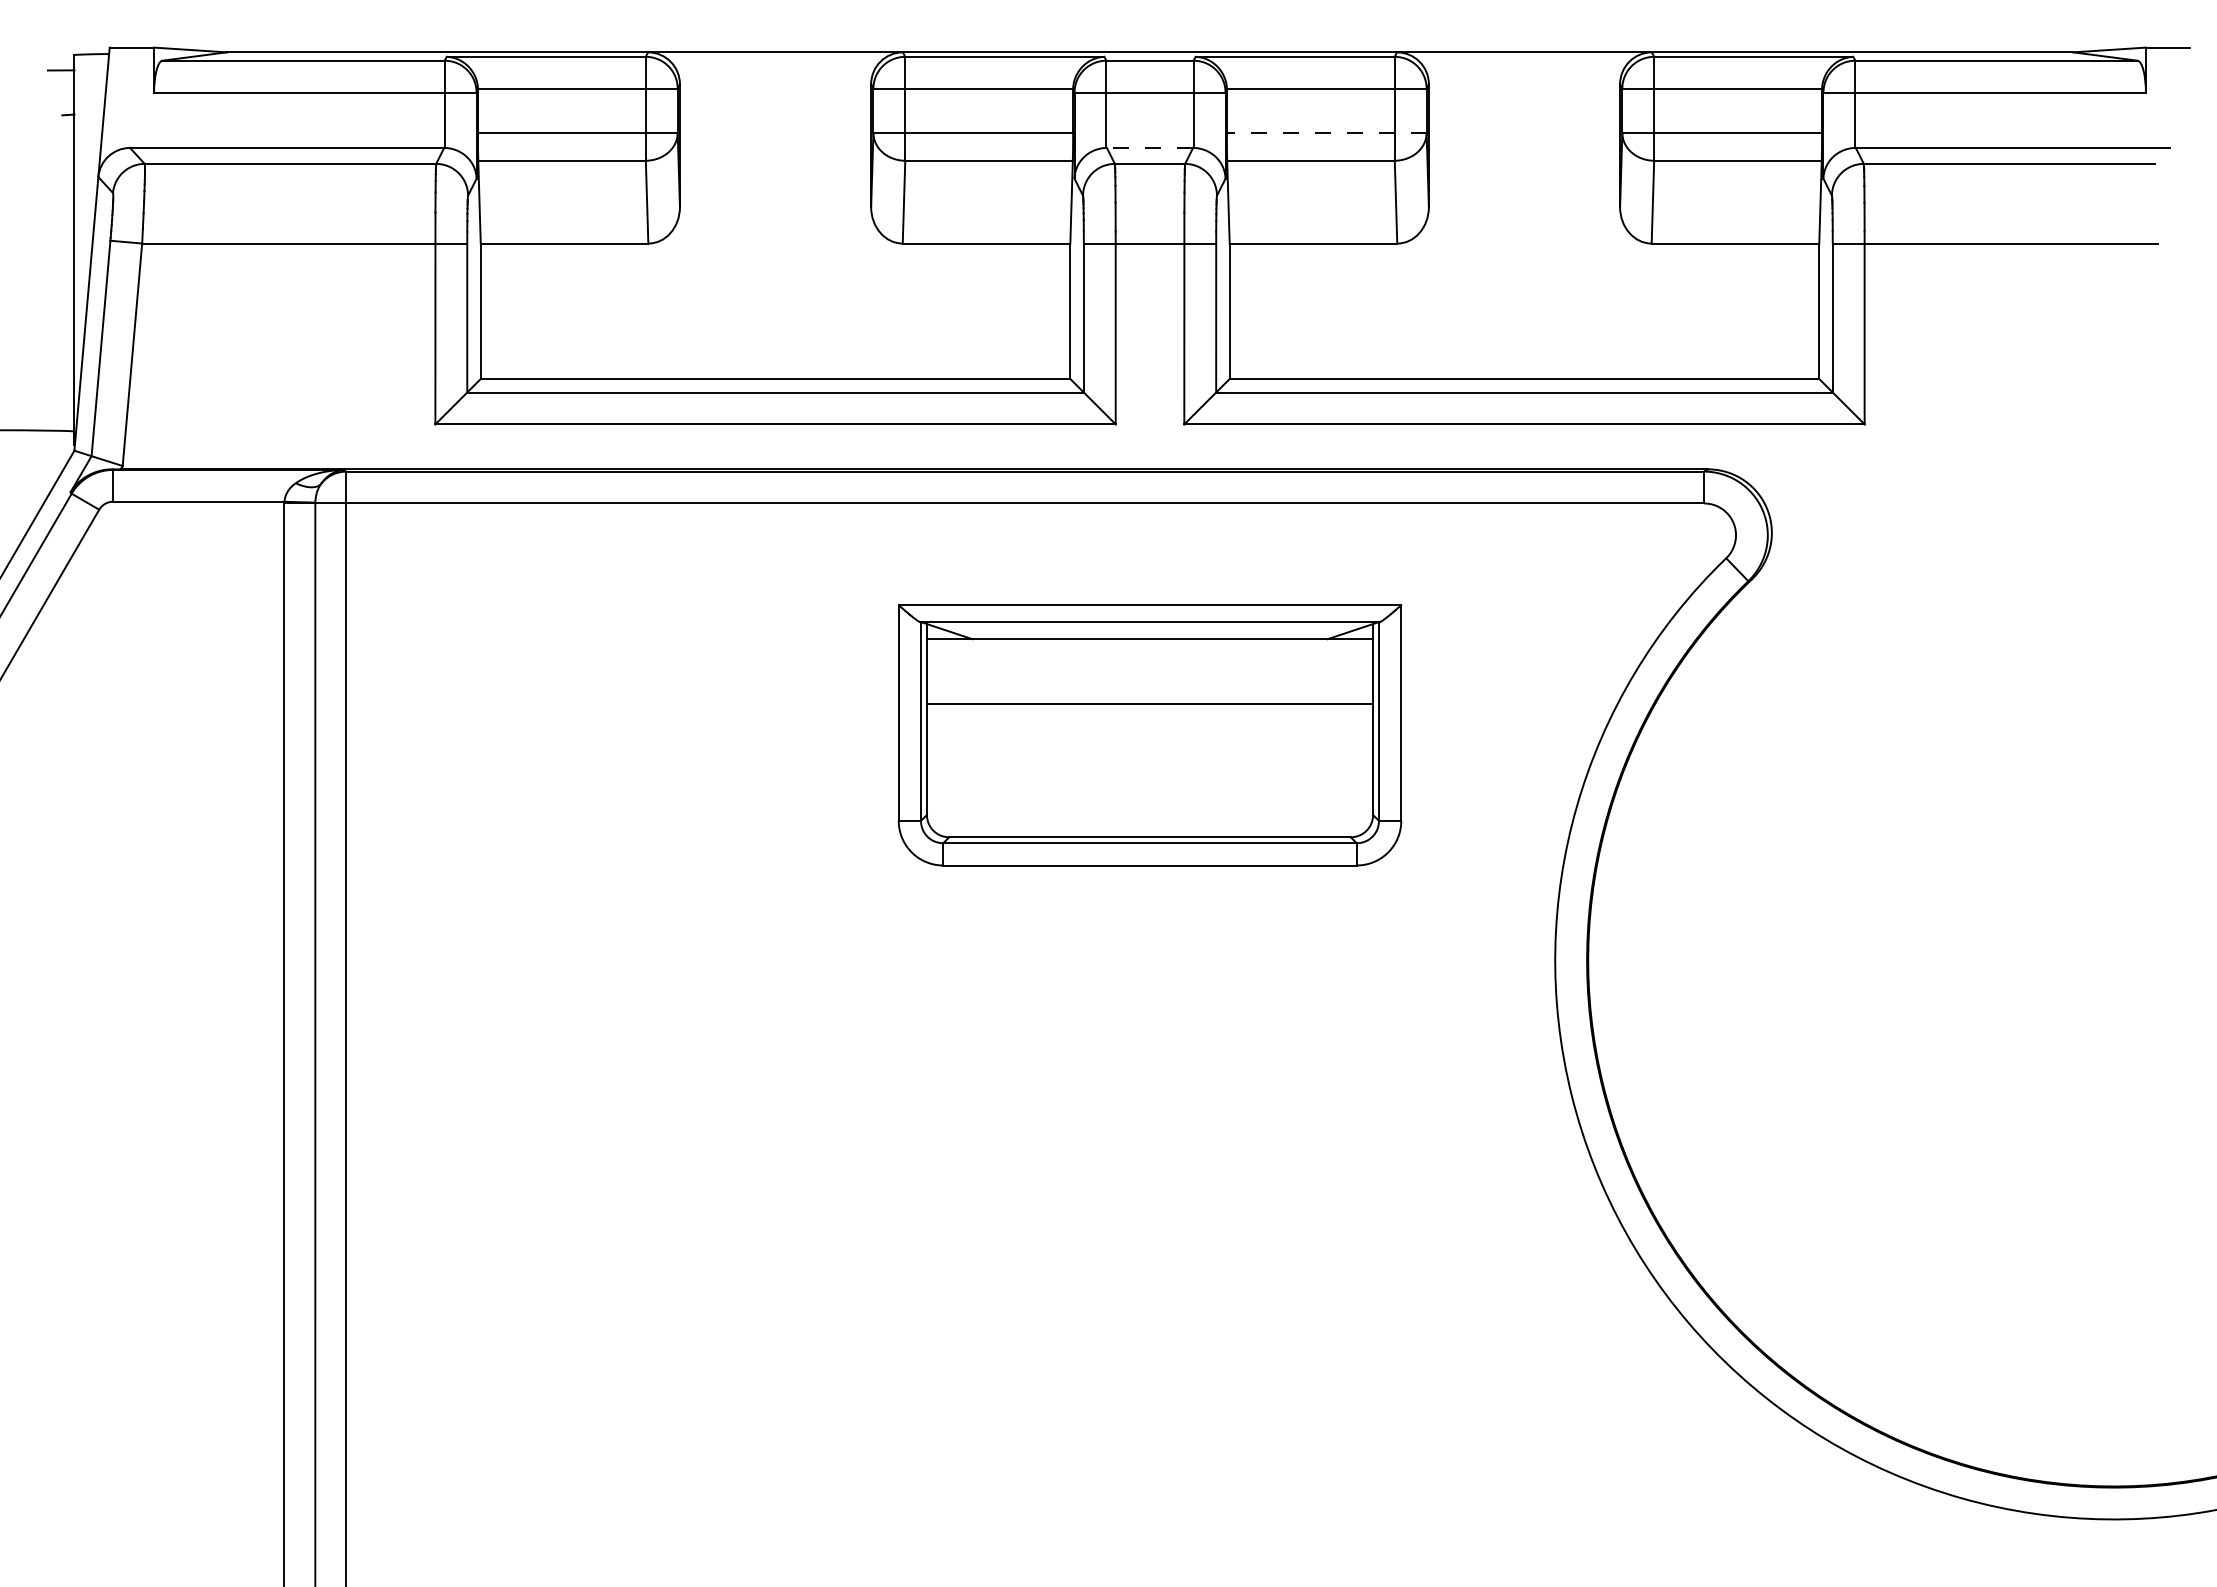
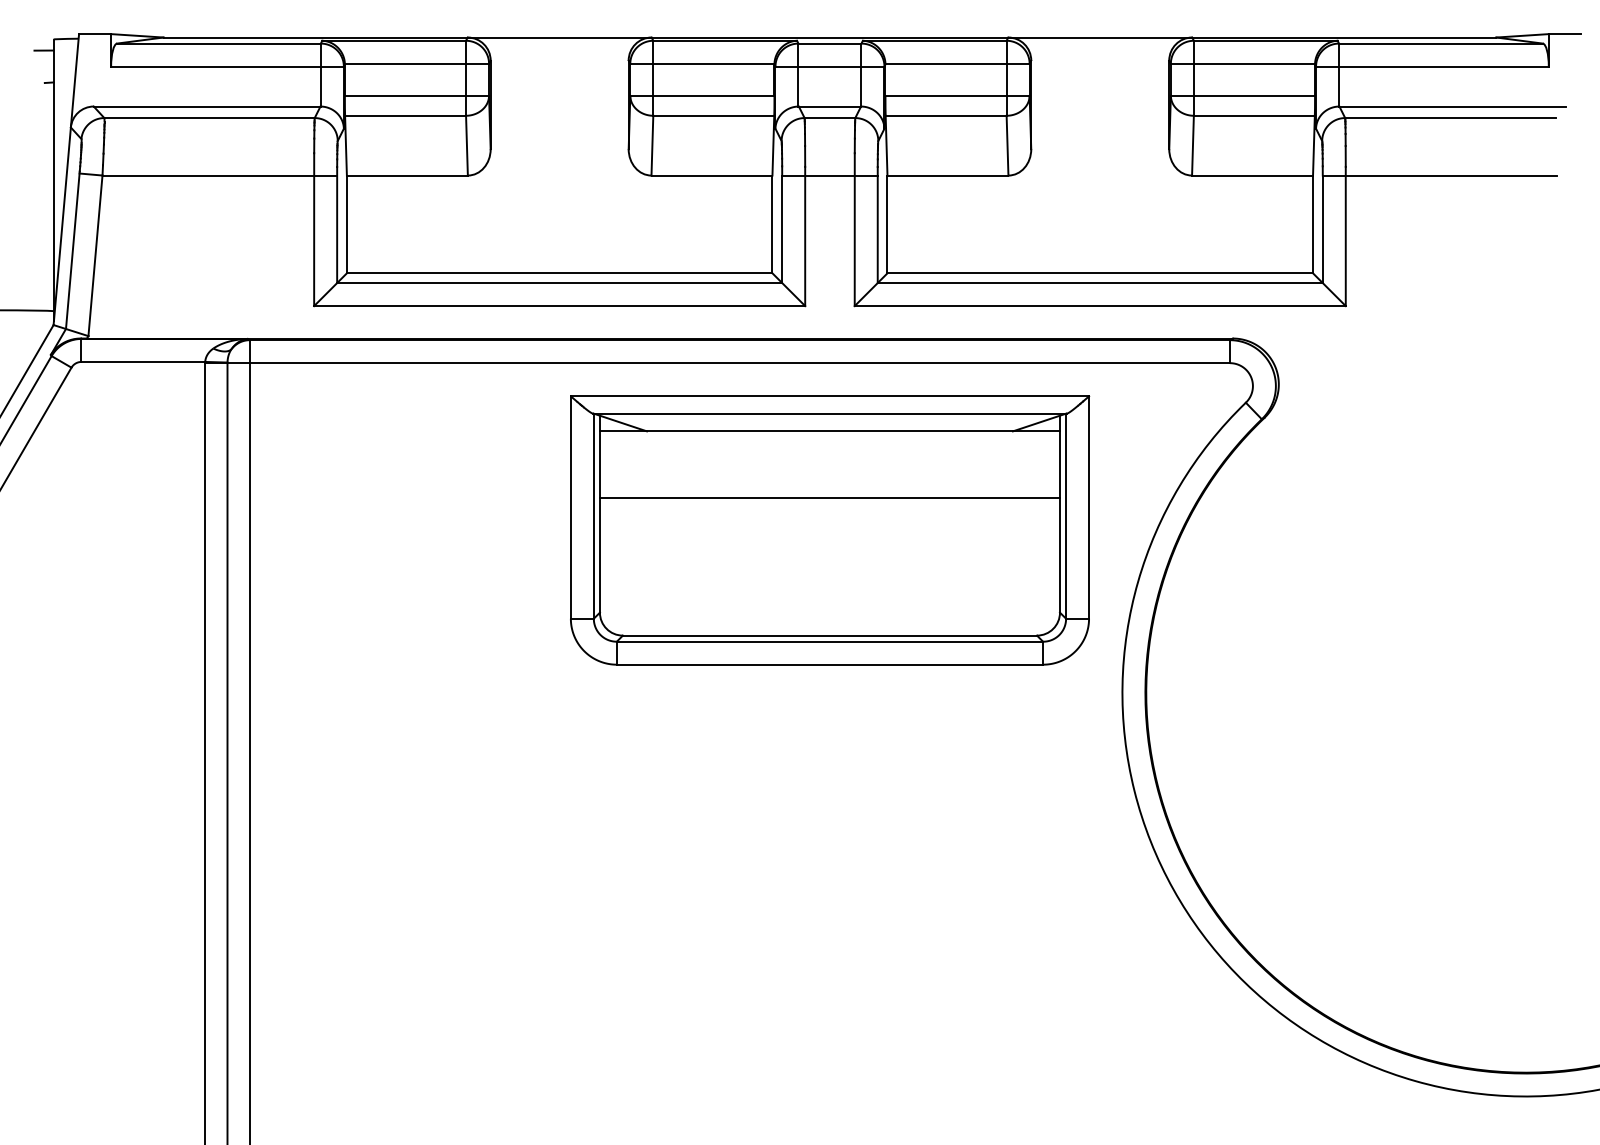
line: (1326, 133) -> (957, 96), dashed -> solid
line: (1149, 147) -> (829, 106), dashed -> solid
part: (1149, 735) -> (829, 530), size x1.43

